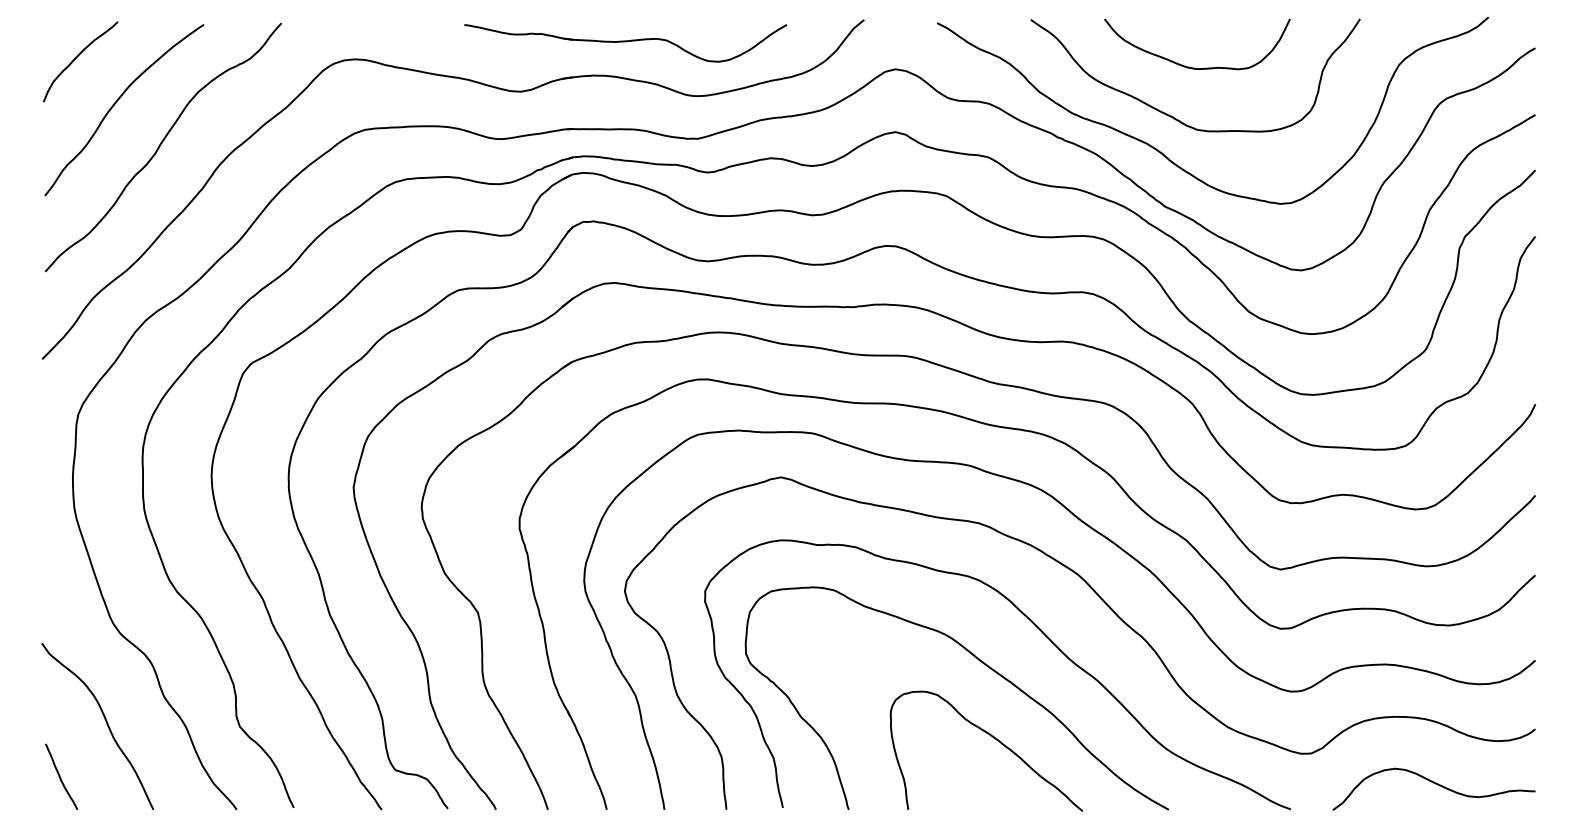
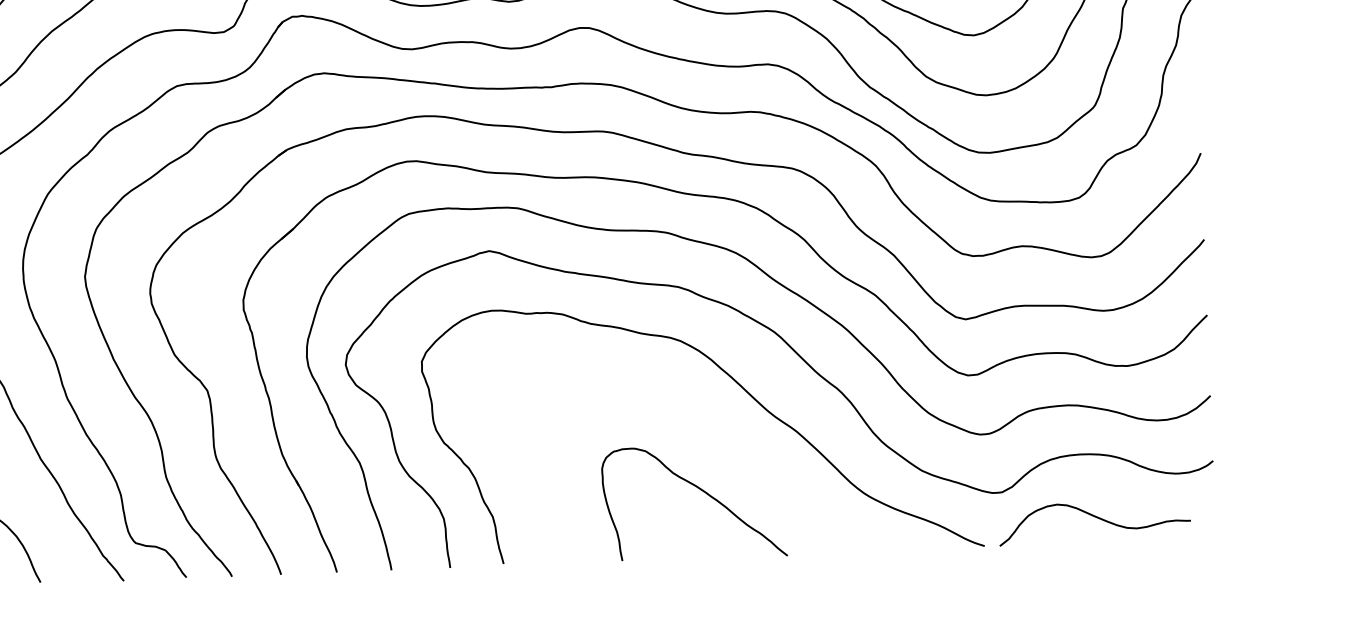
curve: (983, 664) -> (688, 420), removed
curve: (1435, 784) -> (1096, 518), moved

